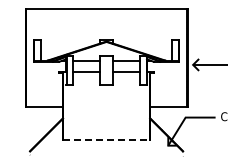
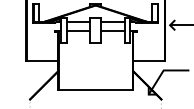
line: (107, 139) -> (96, 89), dashed -> solid

